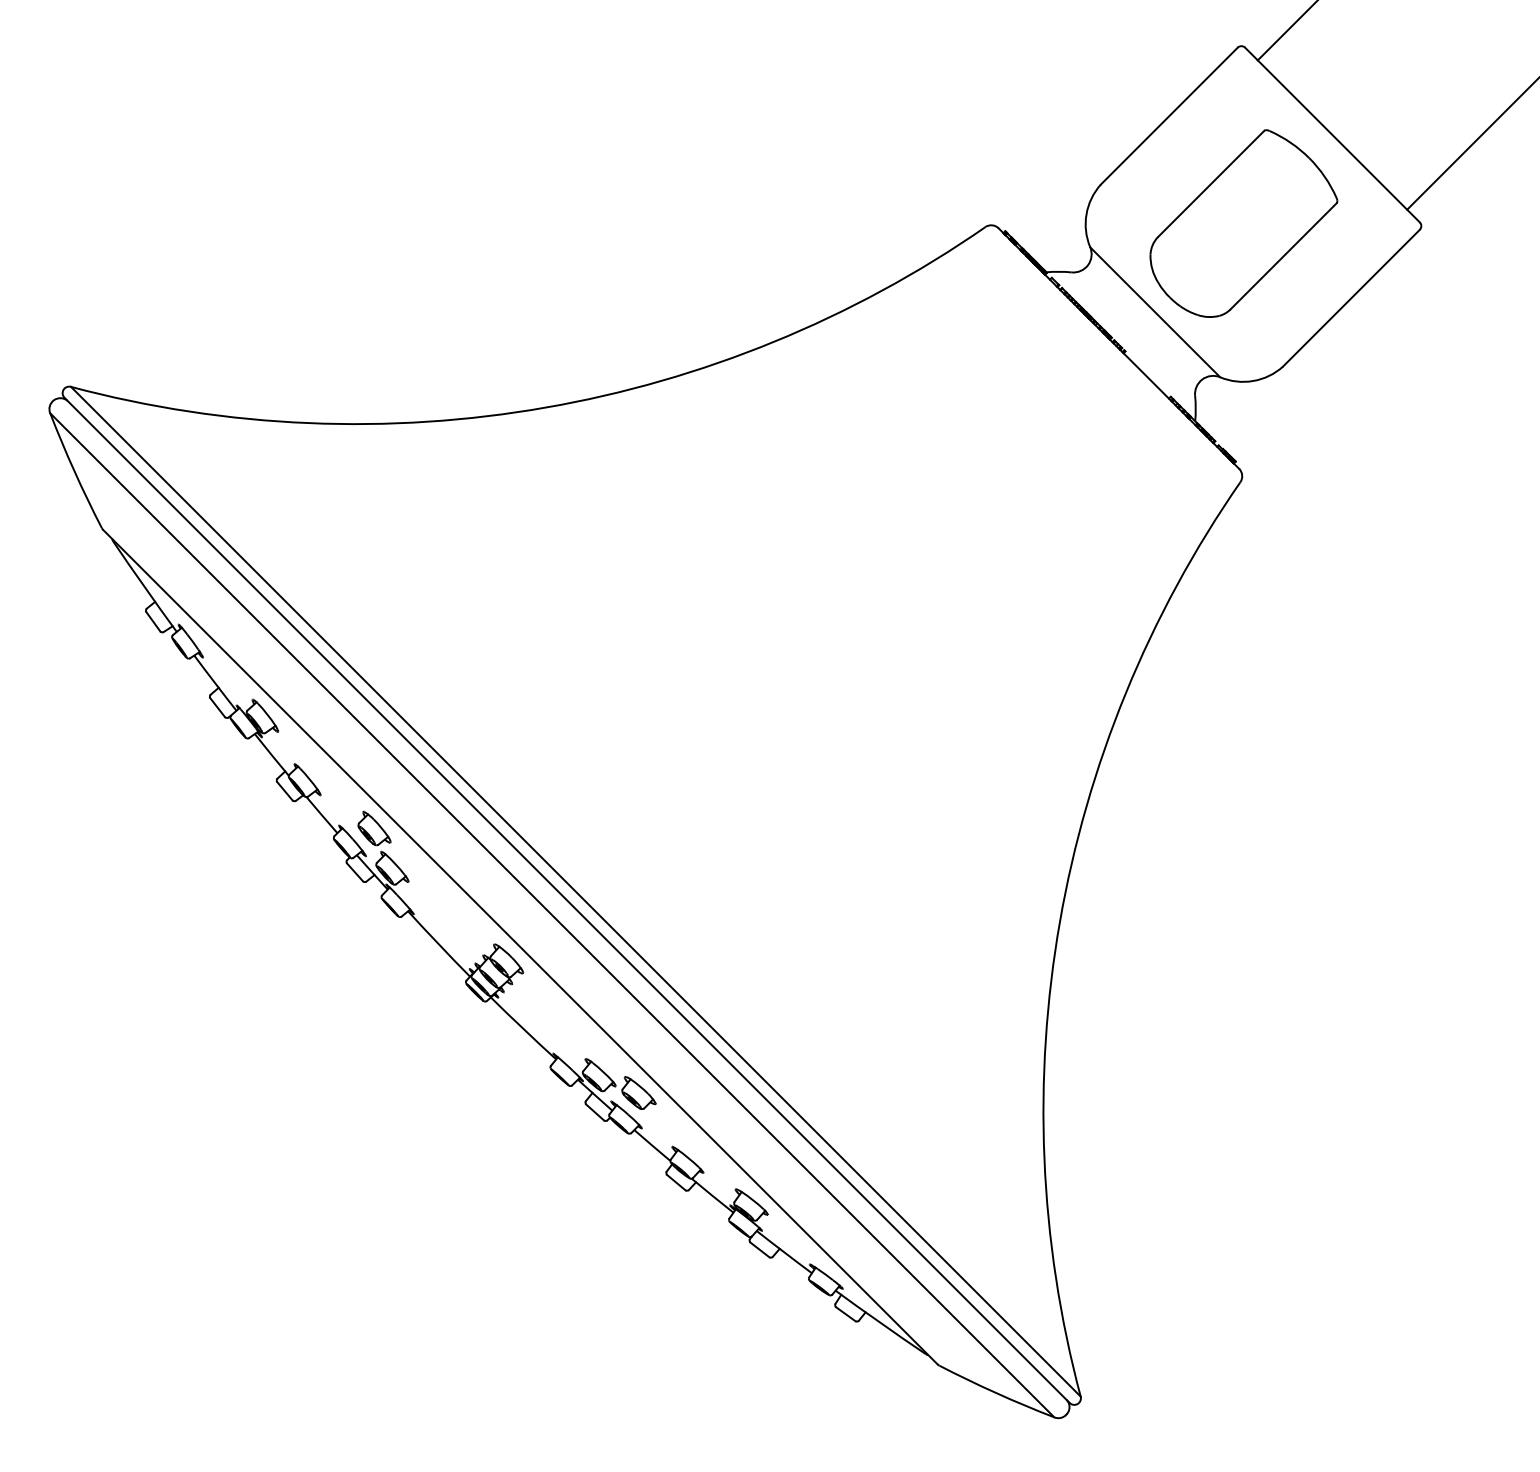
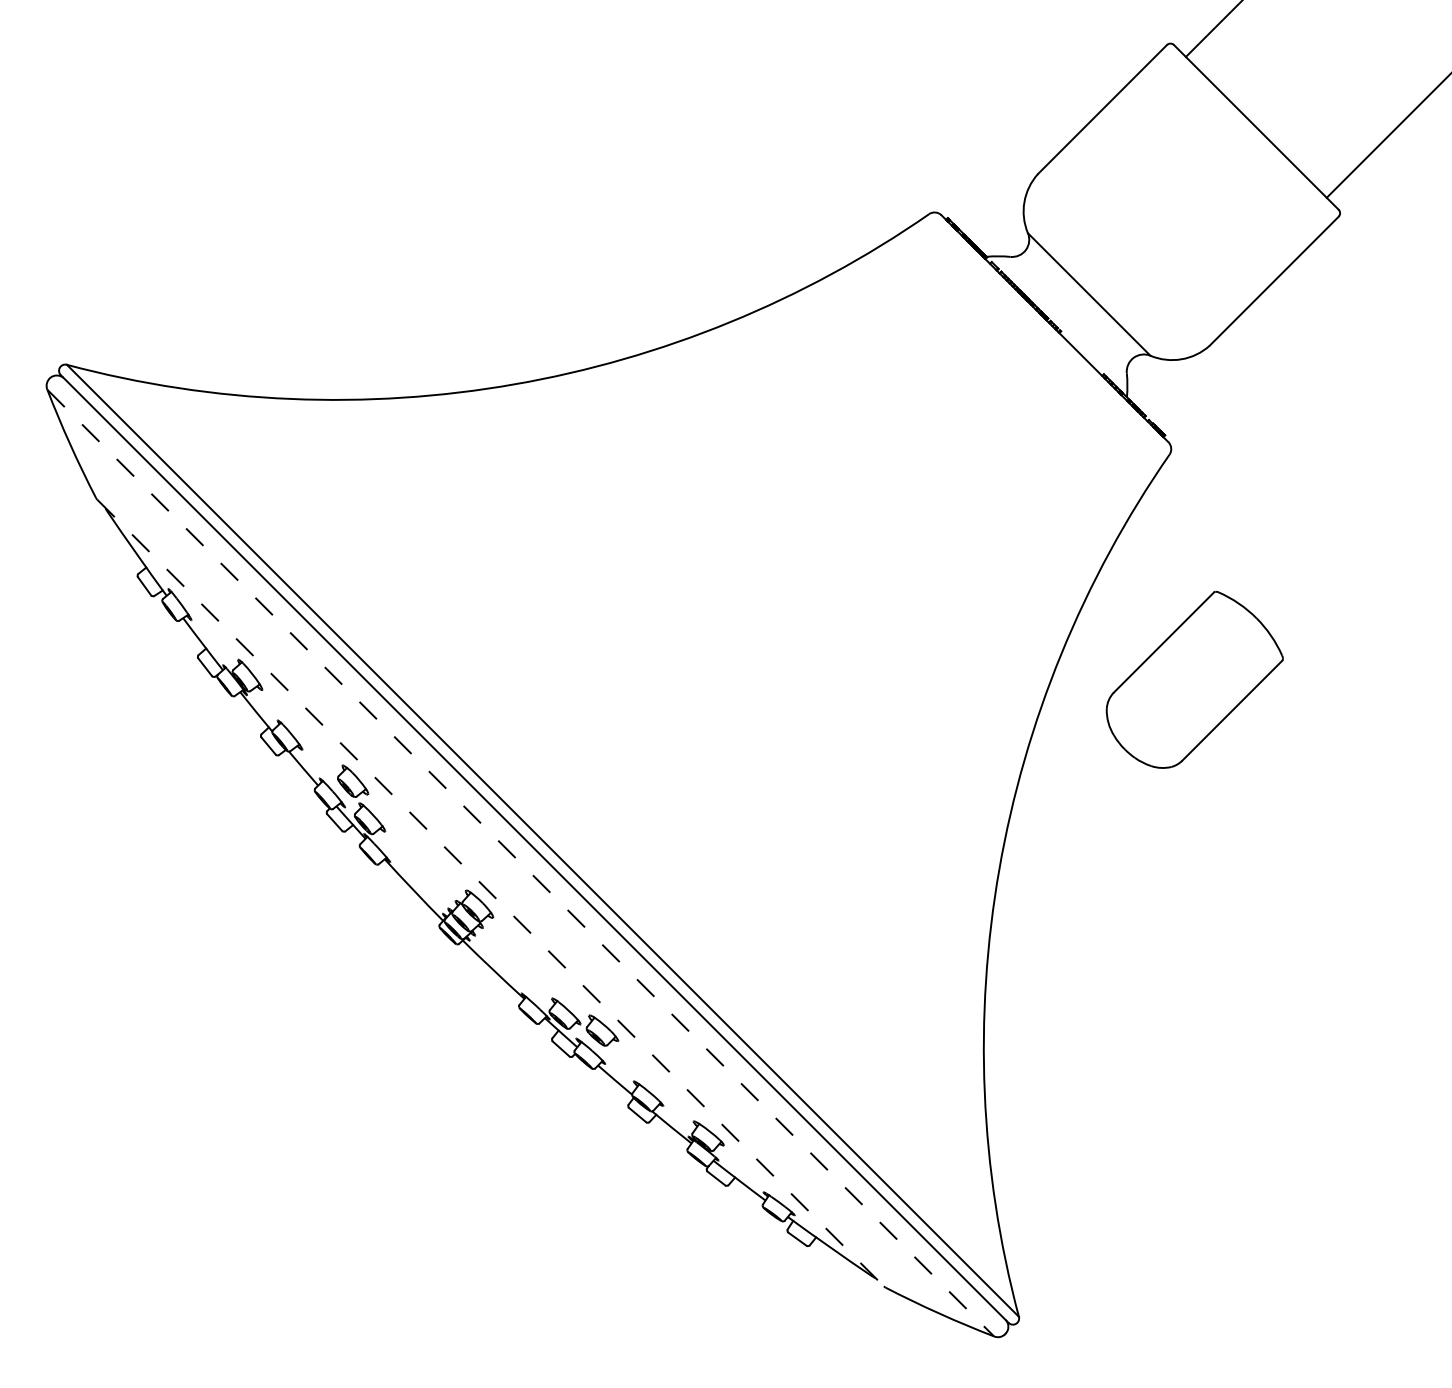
part: (1243, 223) -> (1194, 679), moved
line: (553, 915) -> (521, 863), solid -> dashed
line: (521, 947) -> (491, 893), solid -> dashed

